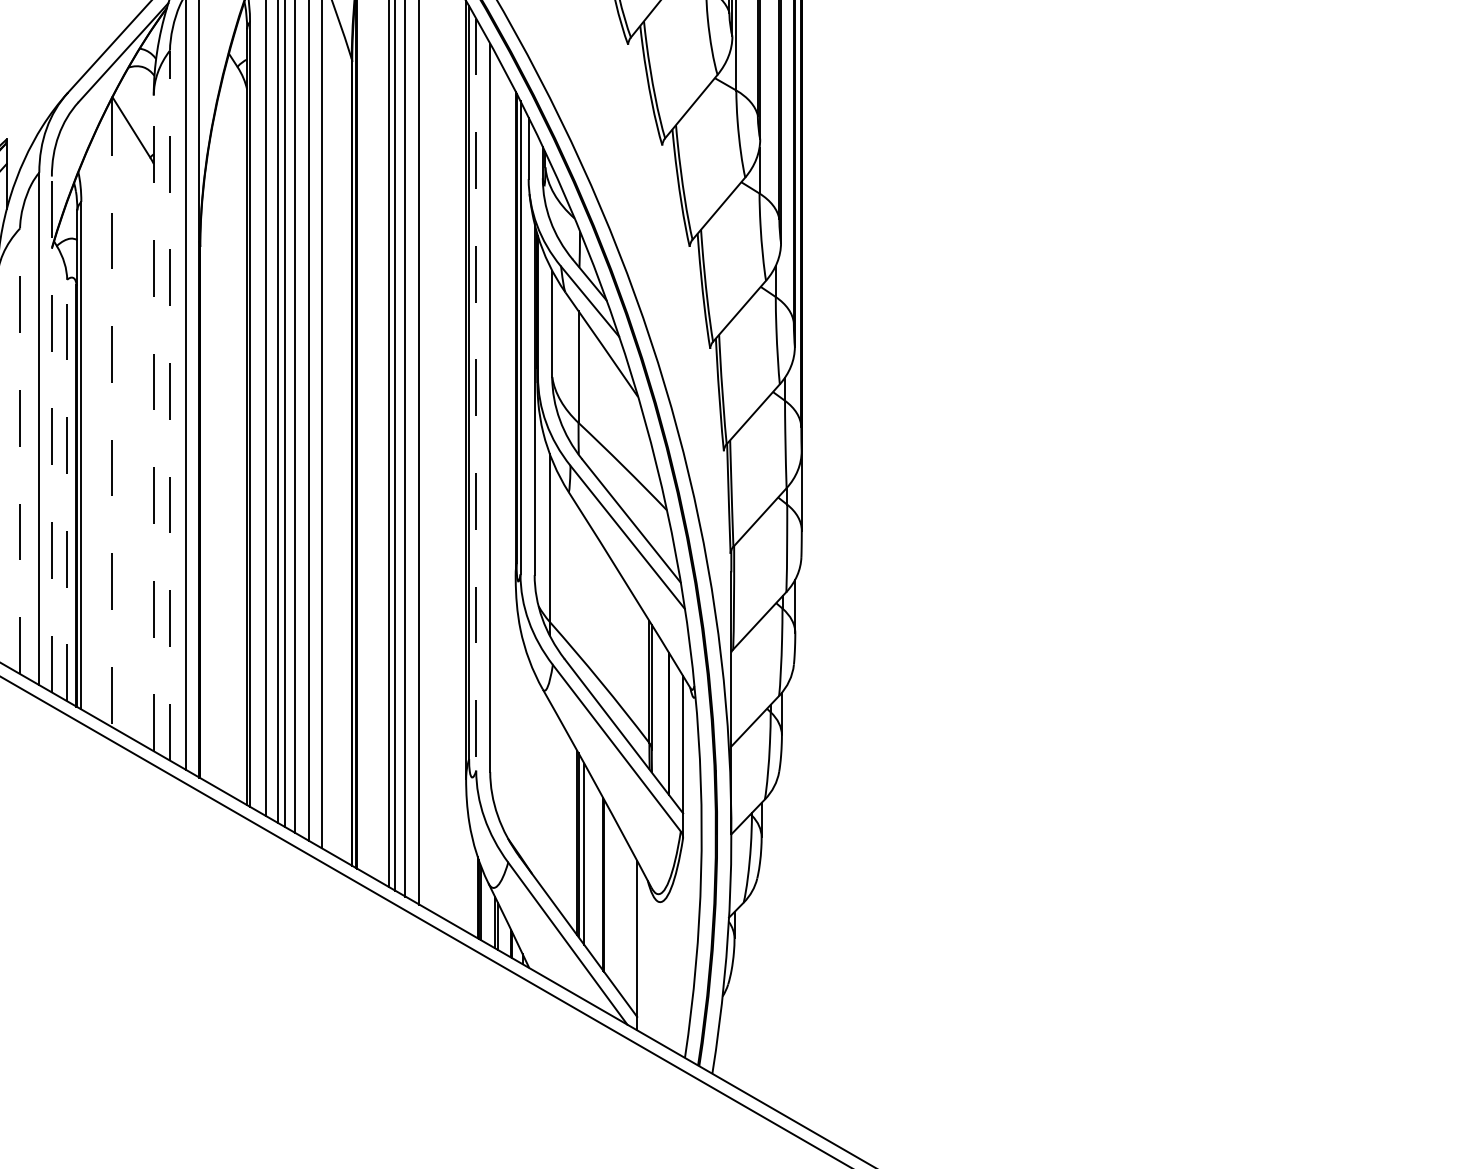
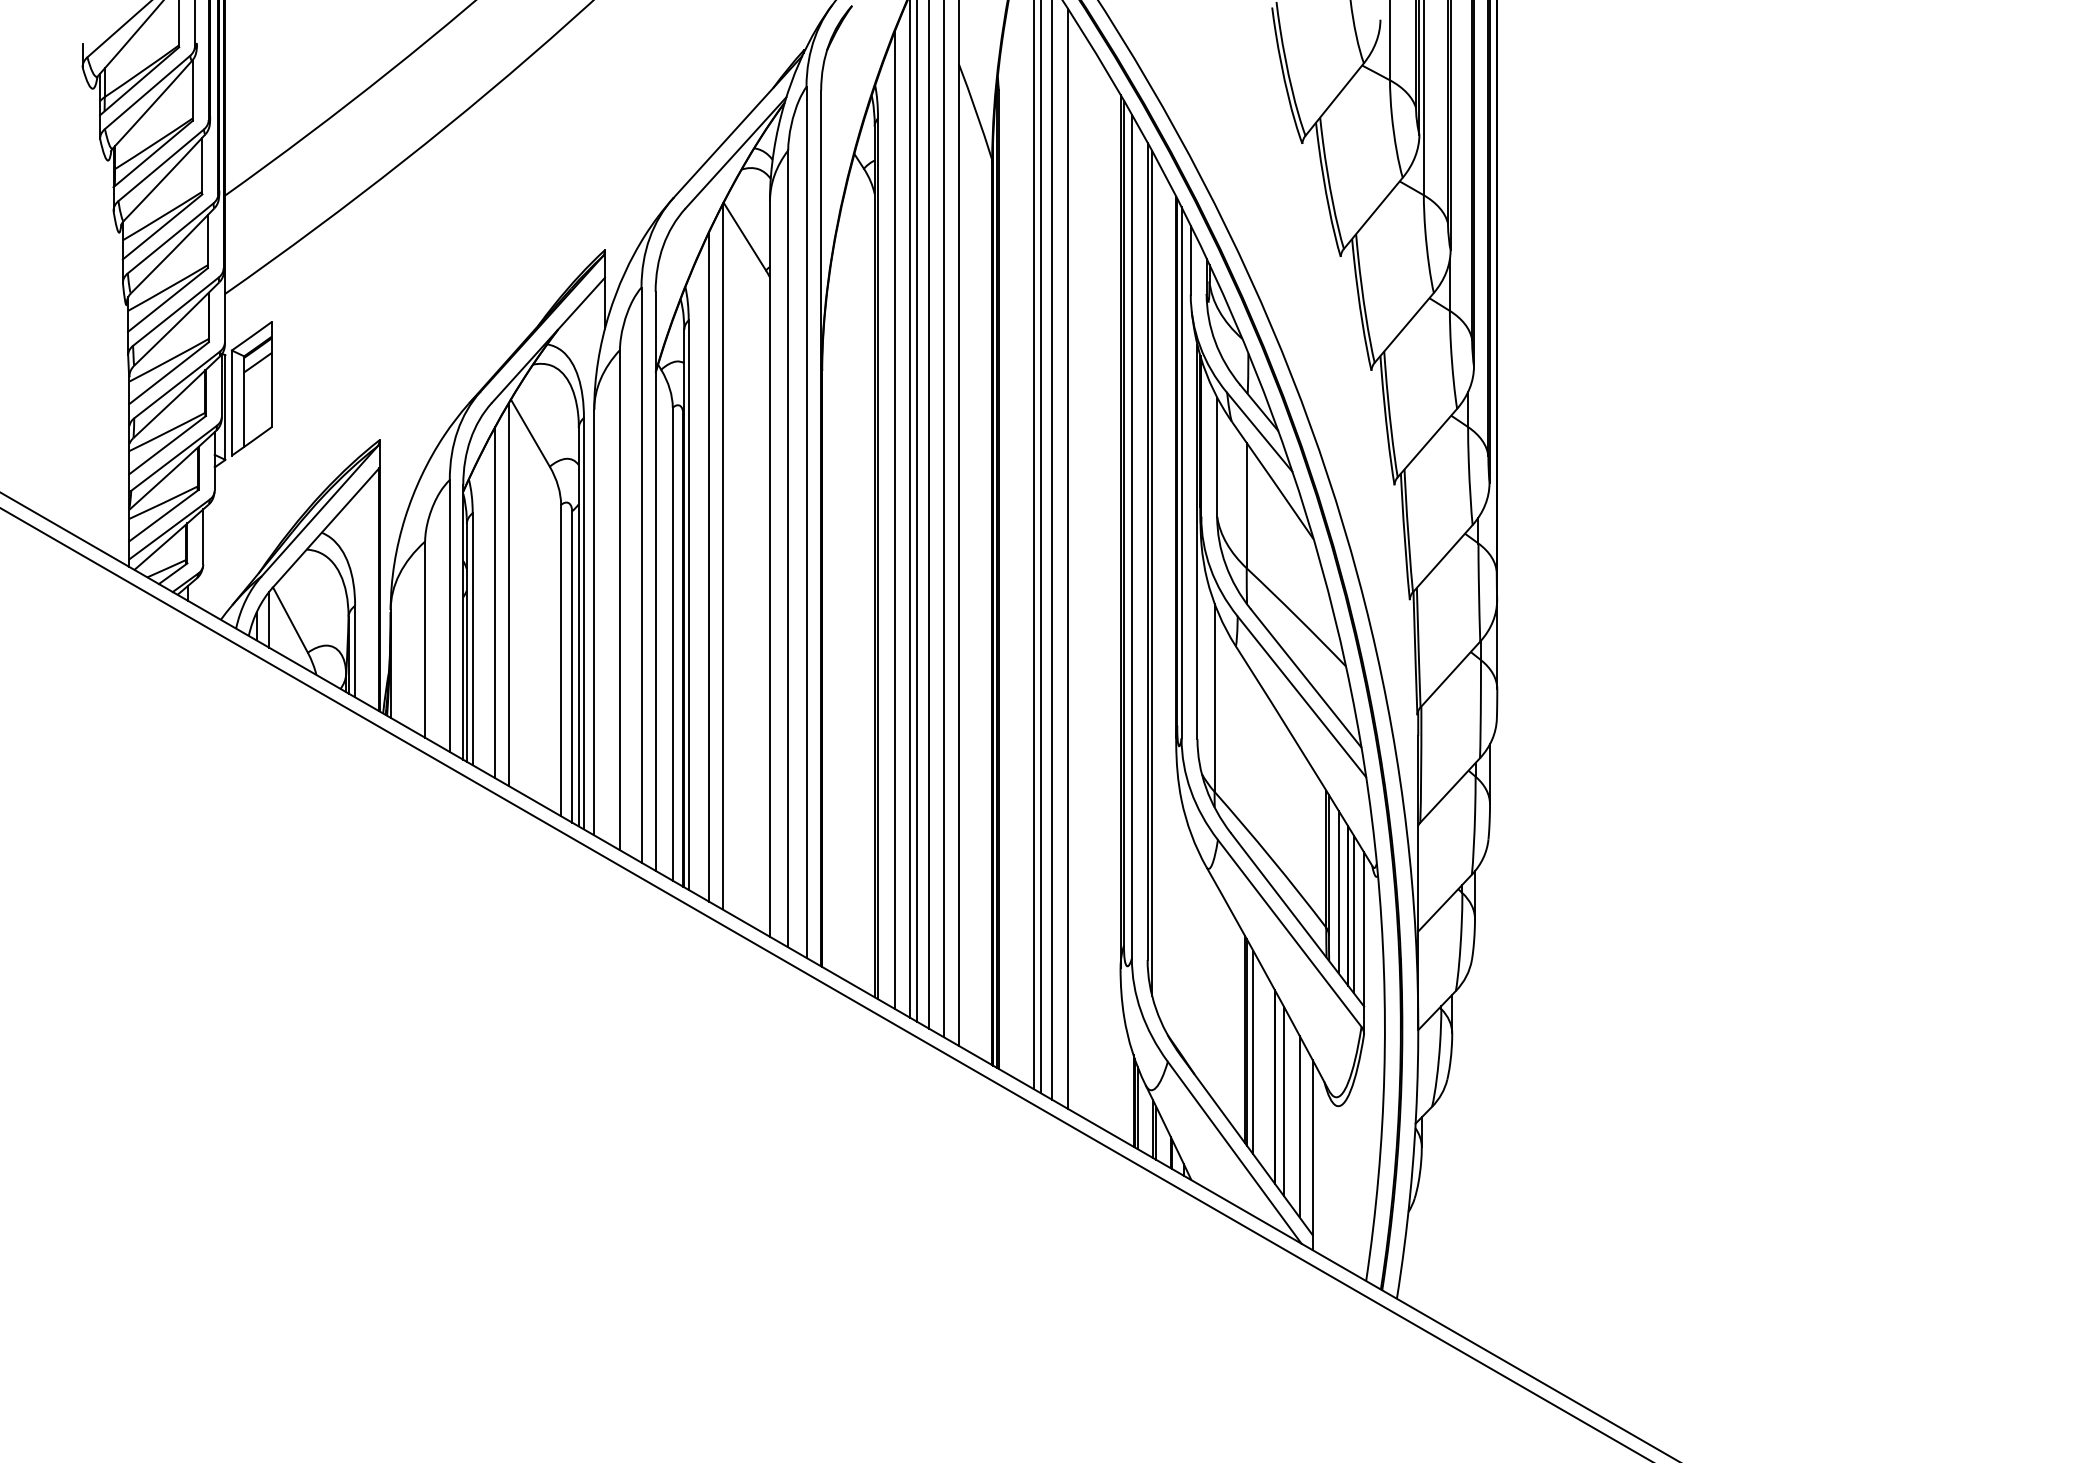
line: (475, 394) -> (1131, 536), dashed -> solid
line: (170, 405) -> (788, 548), dashed -> solid
line: (111, 413) -> (722, 557), dashed -> solid
line: (98, 421) -> (708, 566), added
line: (153, 423) -> (769, 568), dashed -> solid
line: (494, 427) -> (1152, 573), added
line: (51, 433) -> (655, 580), dashed -> solid
line: (19, 450) -> (619, 599), dashed -> solid
line: (66, 489) -> (672, 643), dashed -> solid
line: (660, 710) -> (1338, 891), added
line: (674, 731) -> (1354, 914), added
line: (612, 897) -> (1284, 1101), added
line: (625, 920) -> (1299, 1126), added

